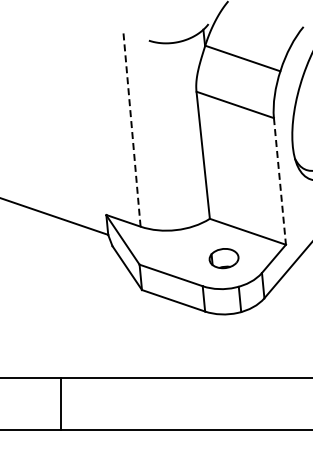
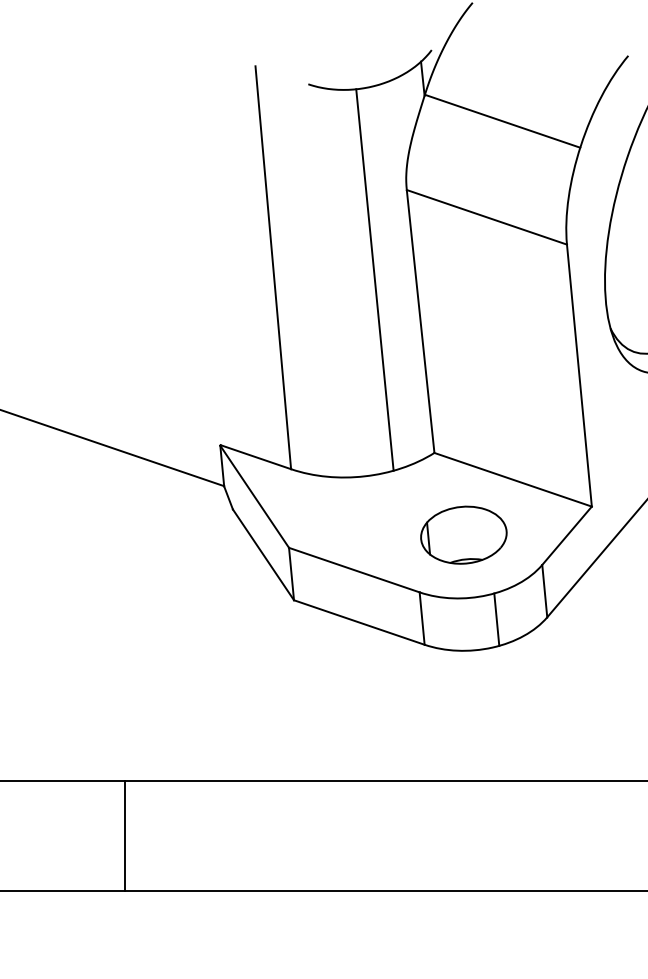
line: (131, 129) -> (272, 268), dashed -> solid
line: (181, 135) -> (375, 280), added
line: (279, 181) -> (578, 375), dashed -> solid
part: (223, 258) -> (462, 535), size x1.43

